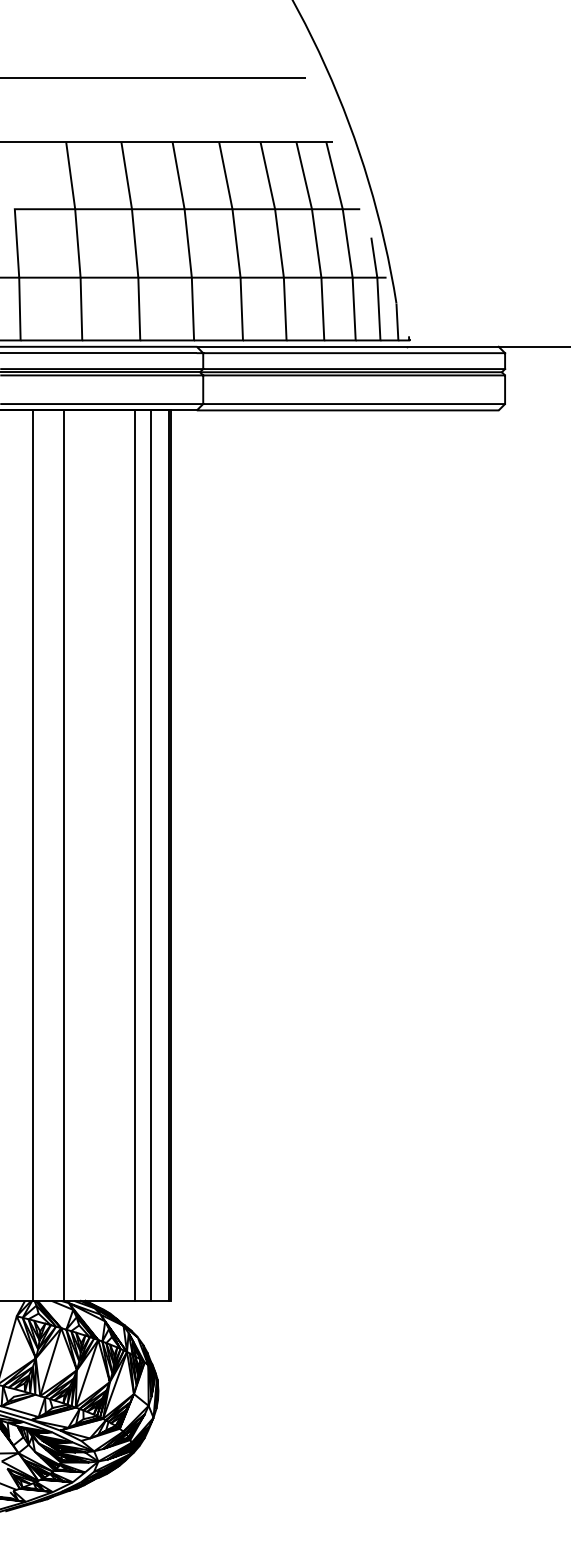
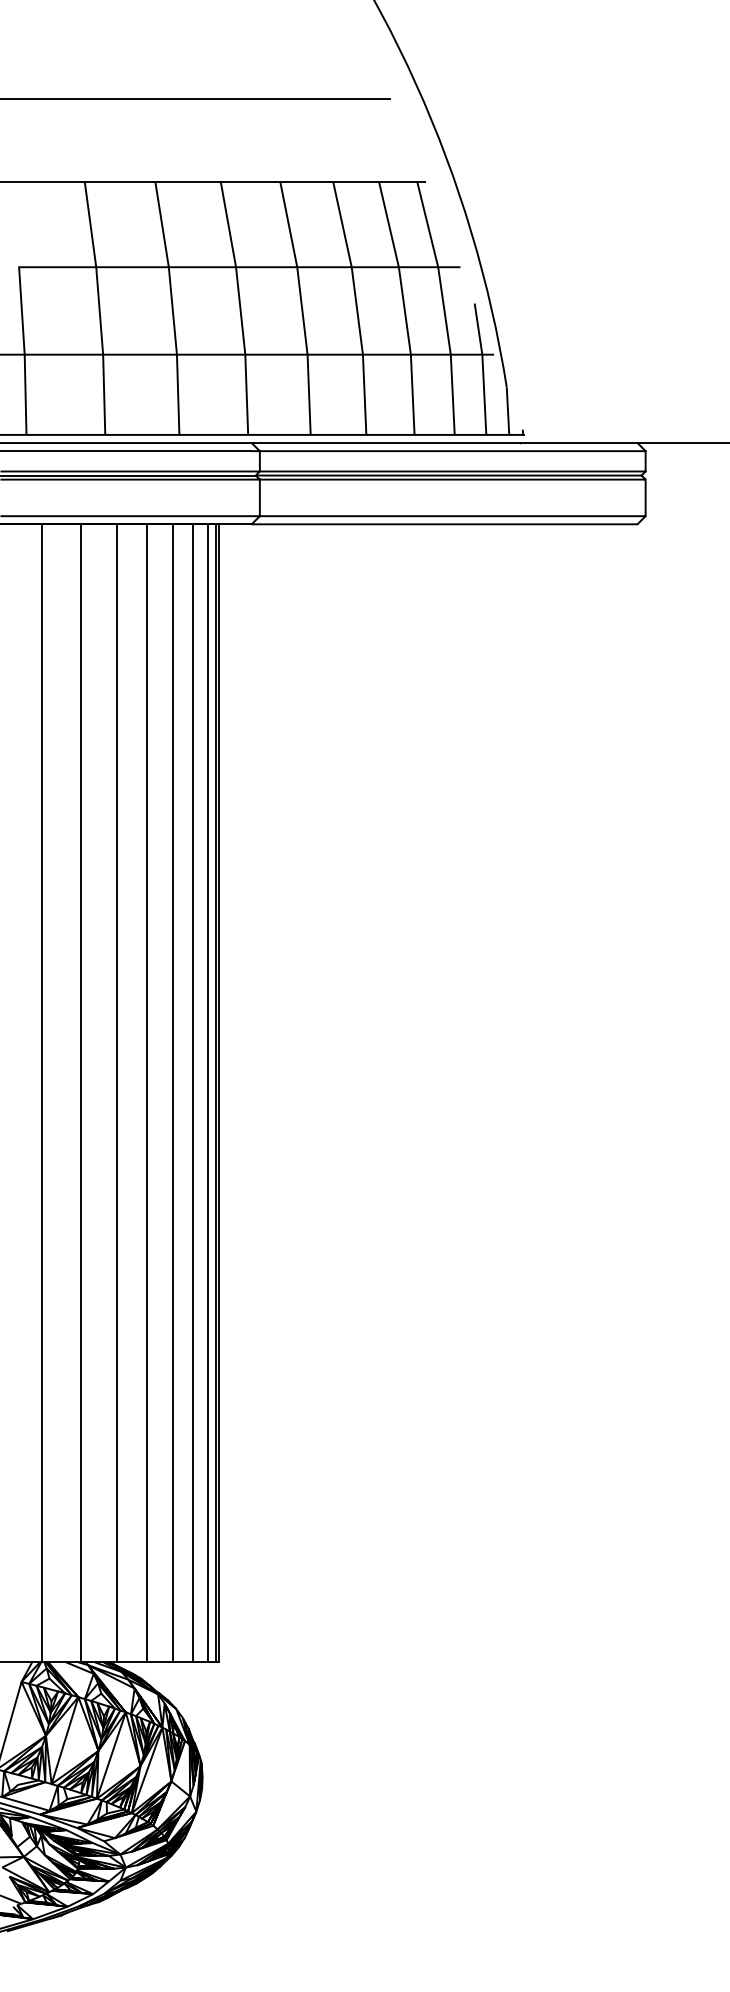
line: (91, 855) -> (116, 1093), added
line: (115, 855) -> (147, 1093), added
line: (162, 855) -> (207, 1093), added

